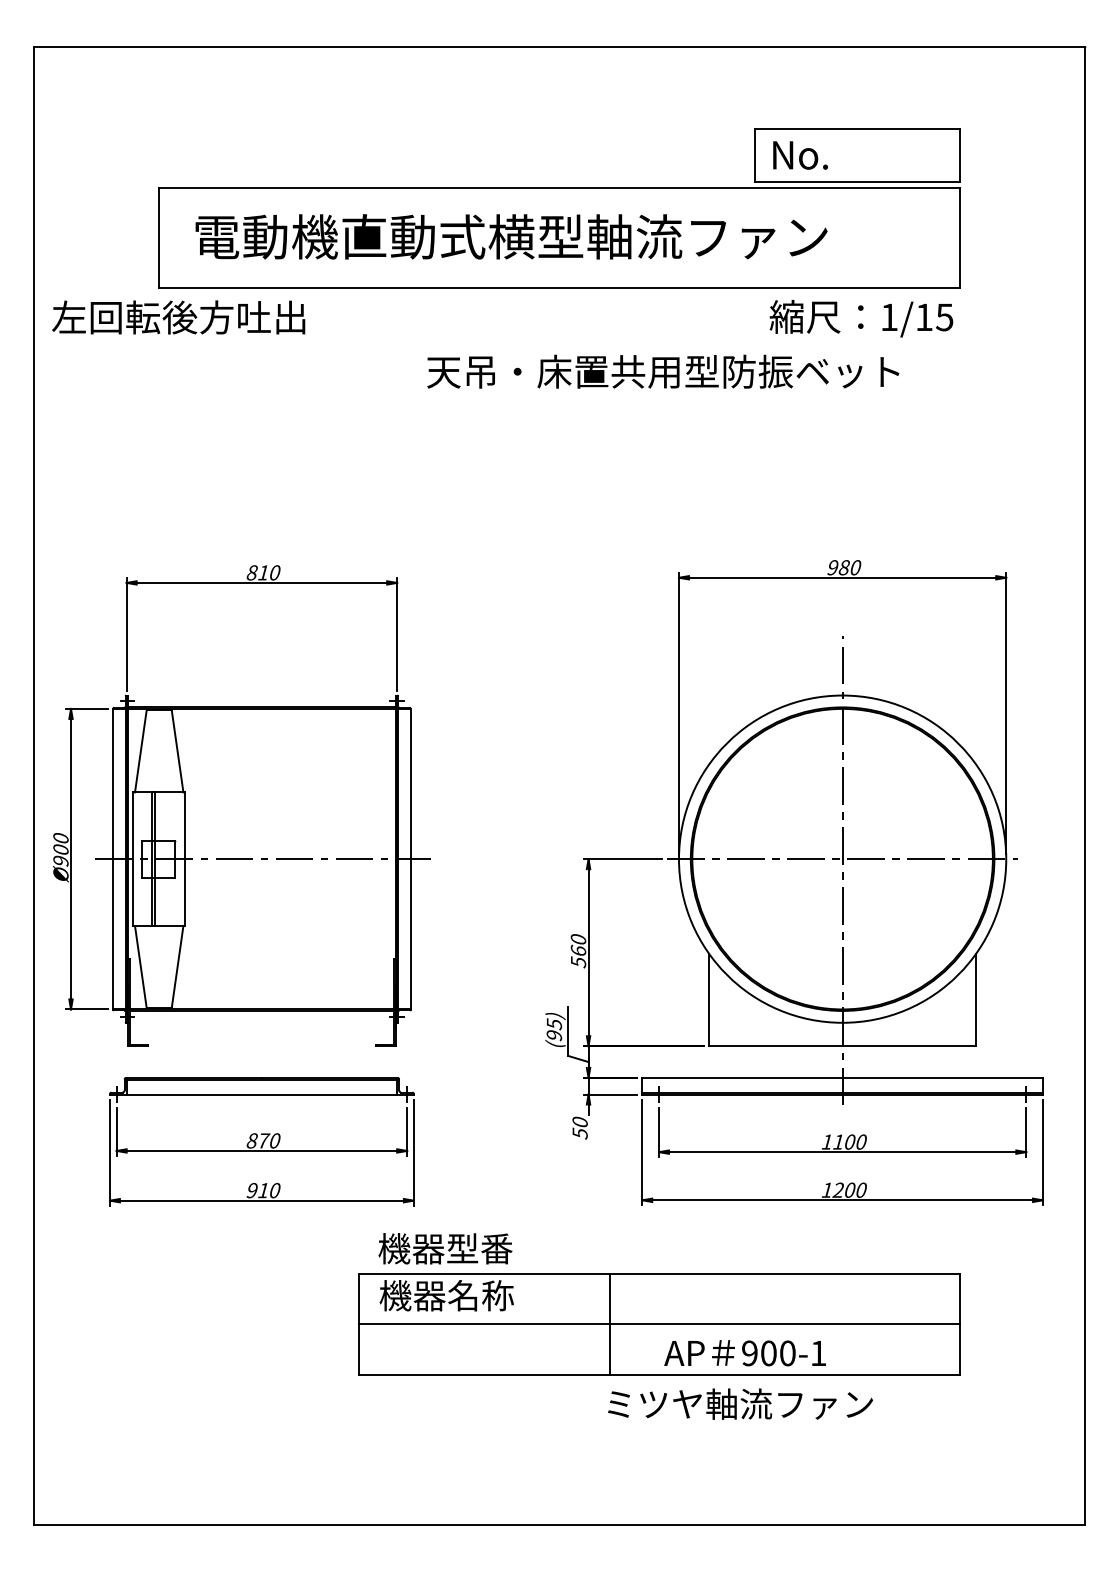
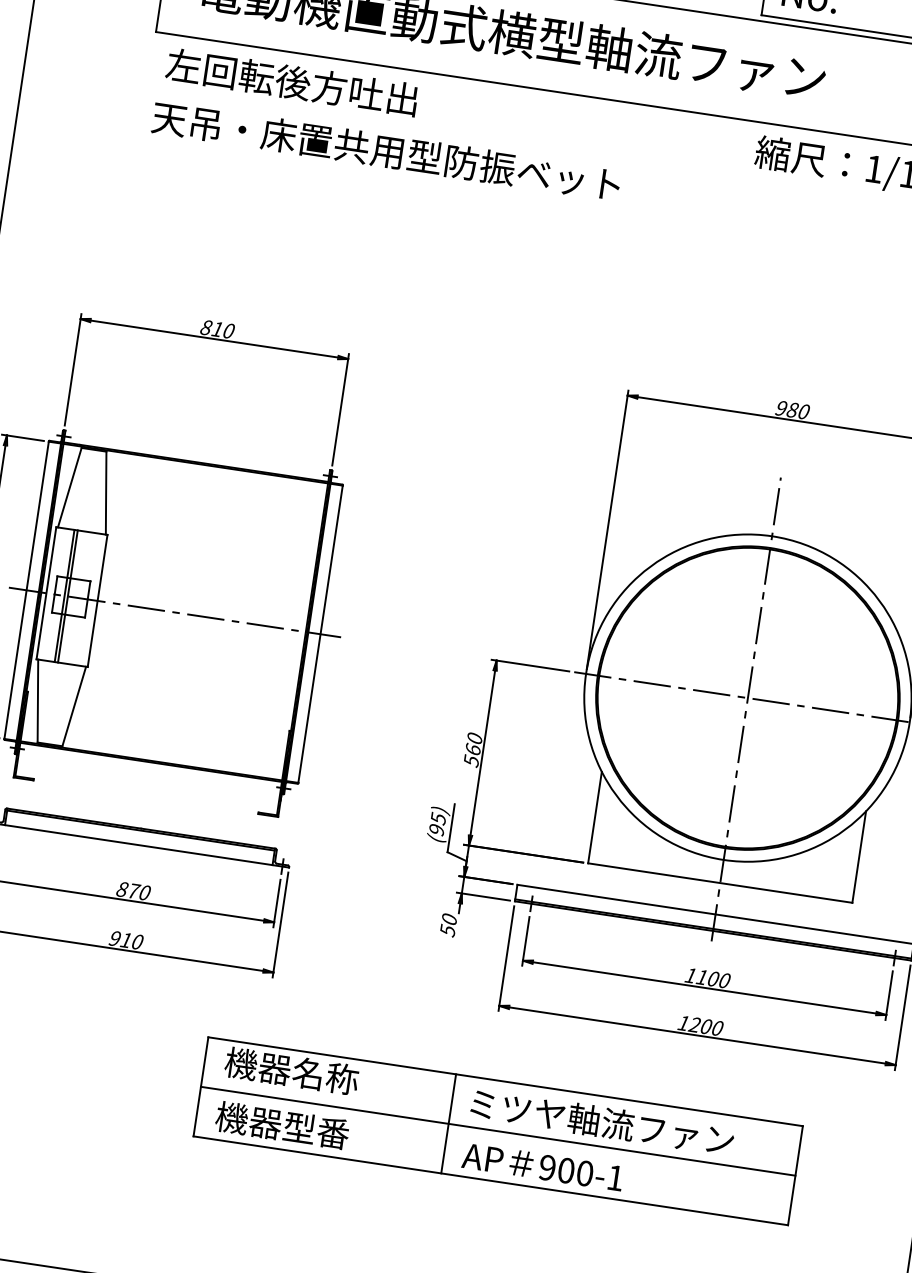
text: (178, 317) -> (291, 82), moved
text: (663, 371) -> (386, 151), moved
text: (445, 1248) -> (282, 1125), moved
text: (744, 1353) -> (542, 1167), moved
text: (740, 1403) -> (602, 1121), moved

